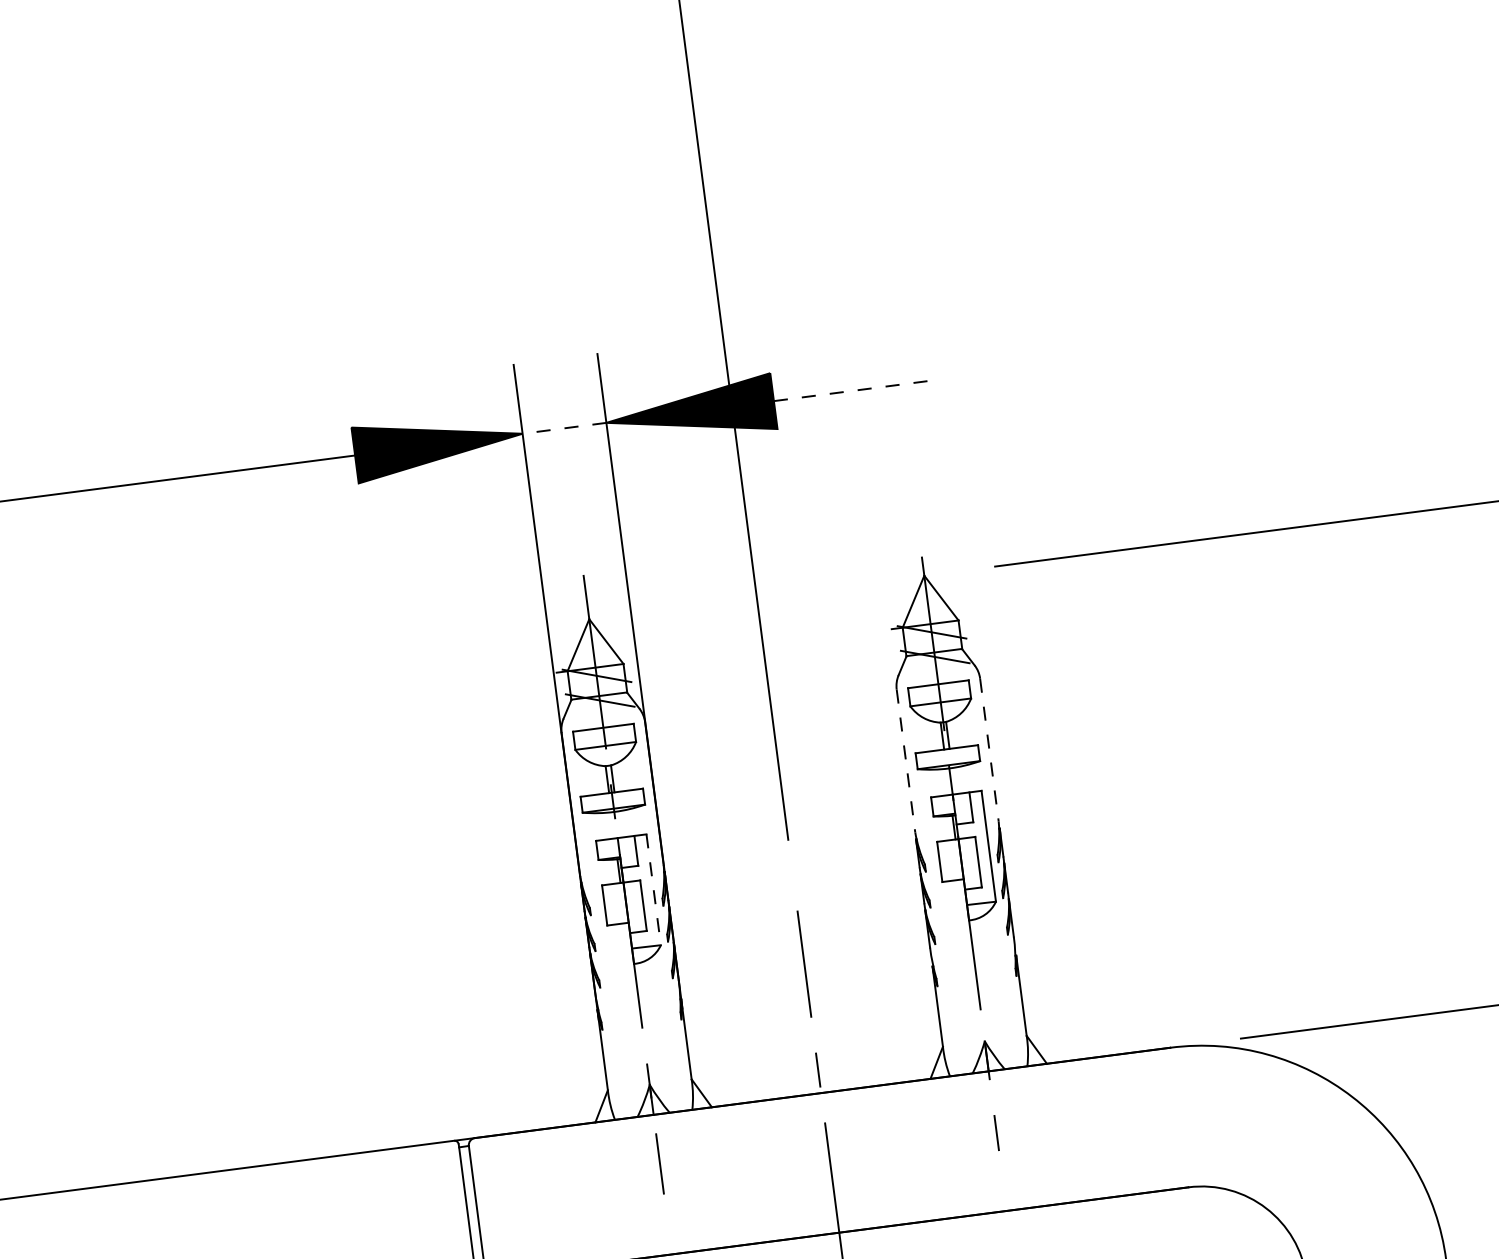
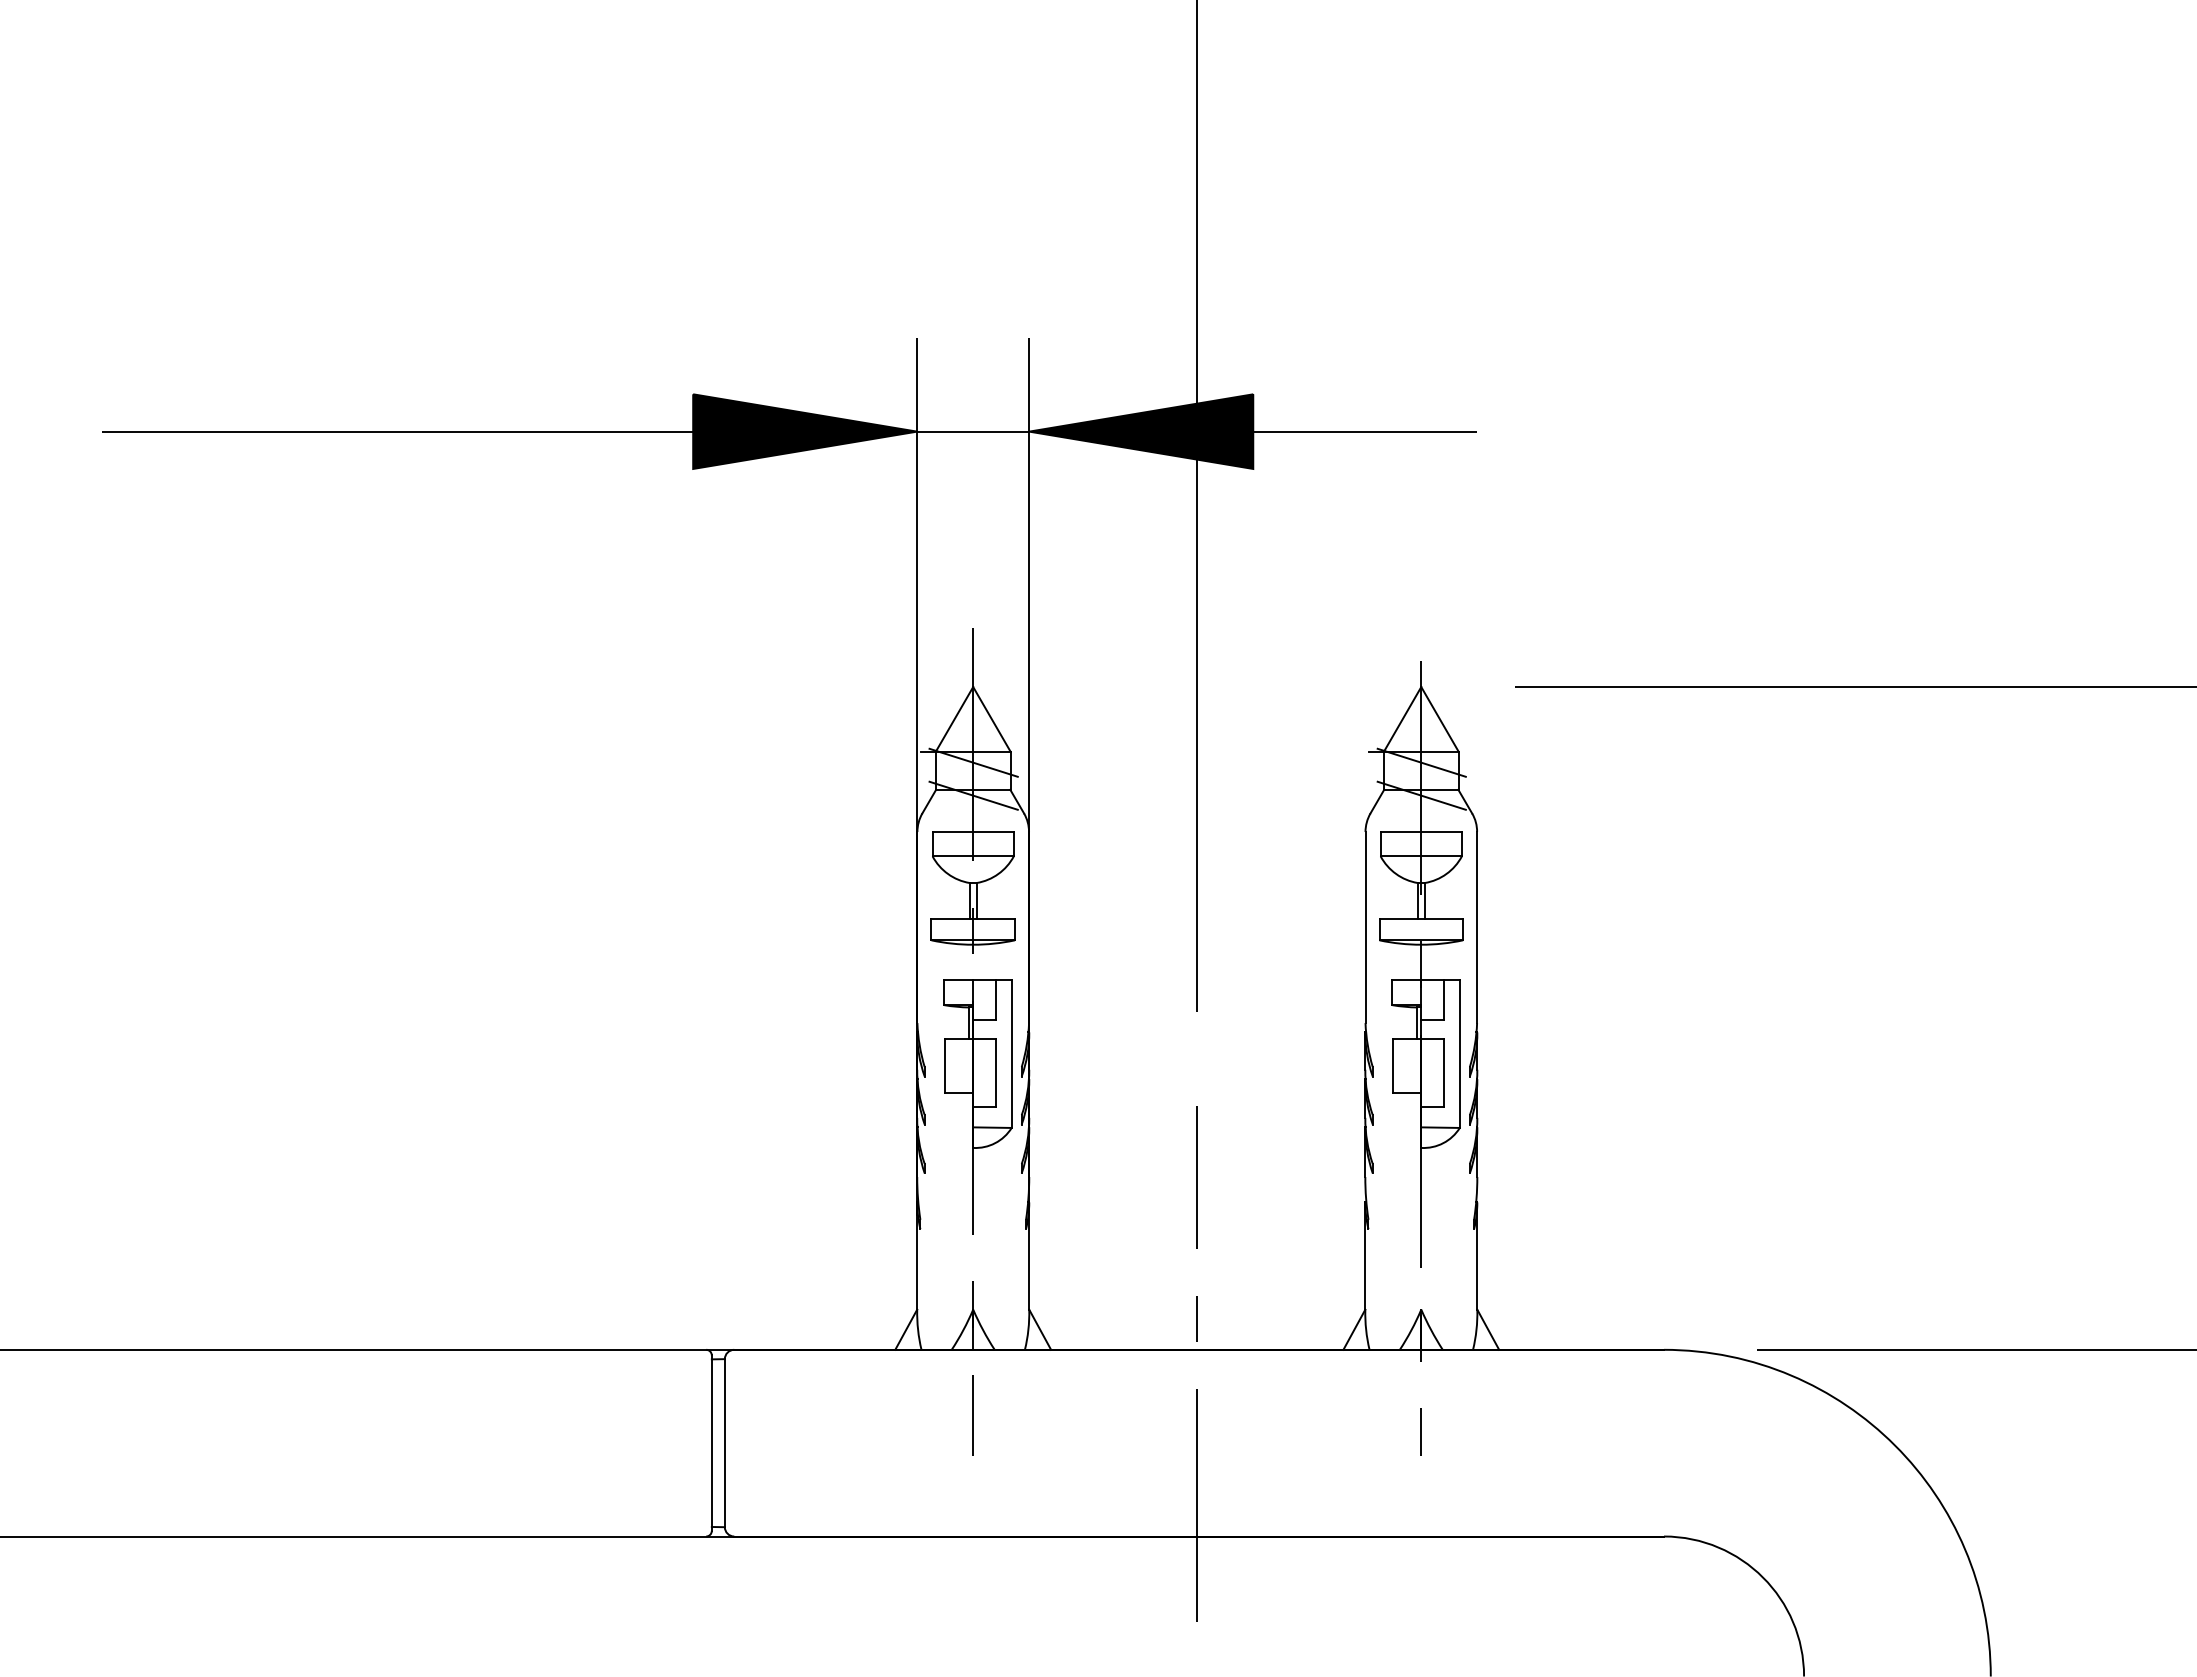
line: (857, 390) -> (1365, 431), dashed -> solid
line: (563, 428) -> (972, 431), dashed -> solid
line: (989, 750) -> (1477, 927), dashed -> solid
line: (905, 760) -> (1365, 927), dashed -> solid
line: (653, 890) -> (1011, 1054), dashed -> solid

